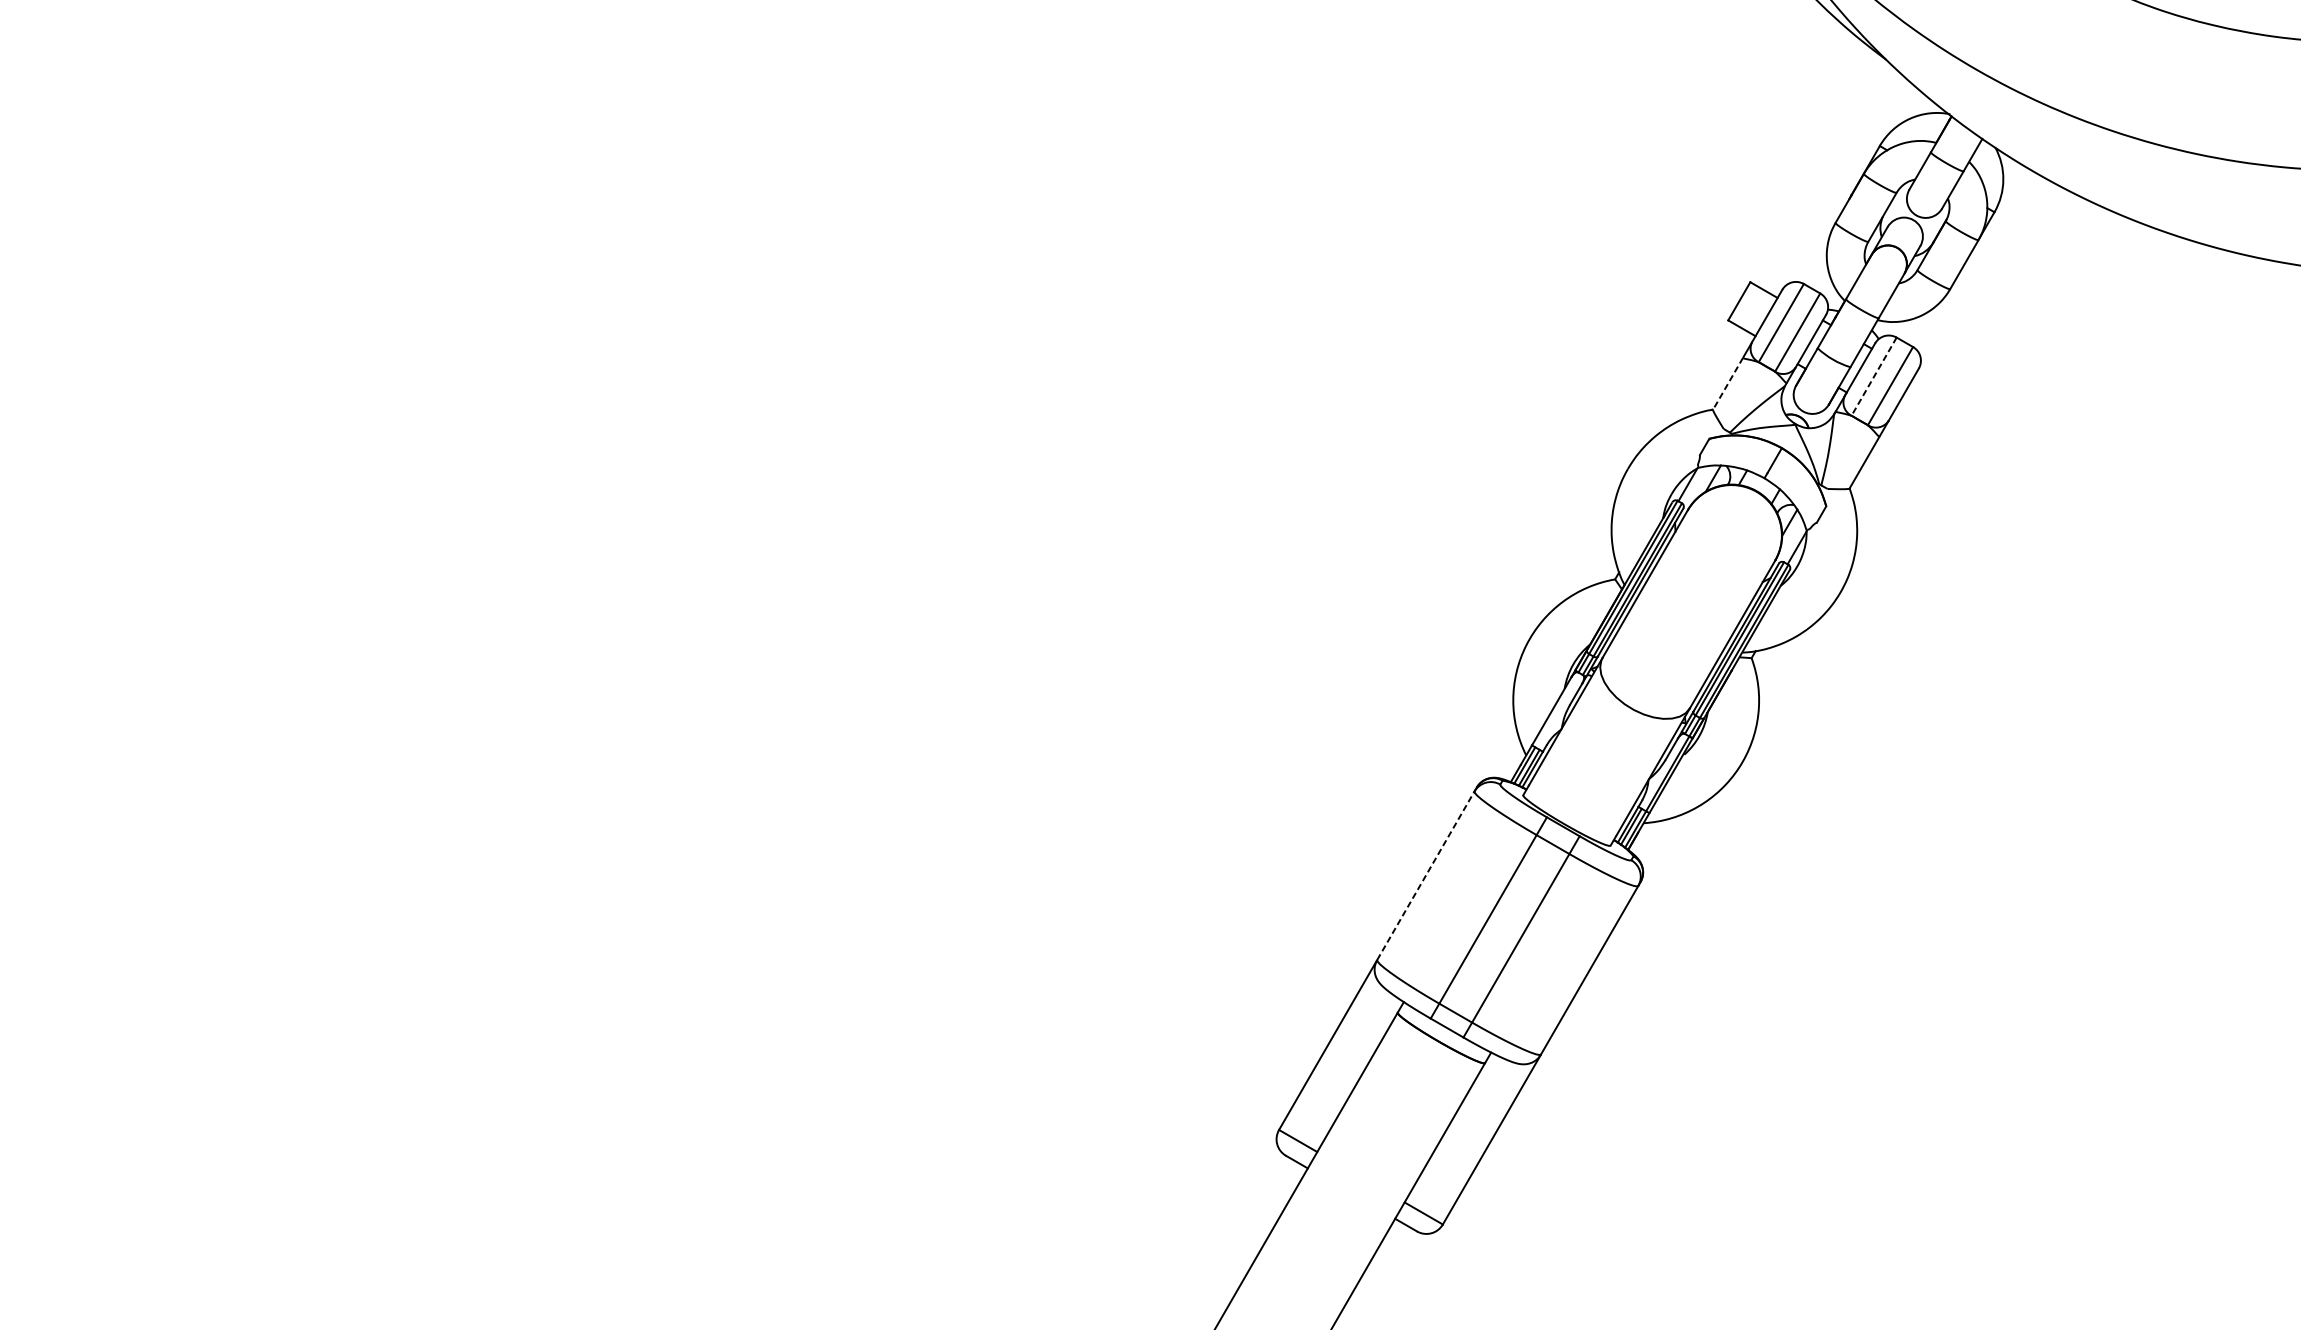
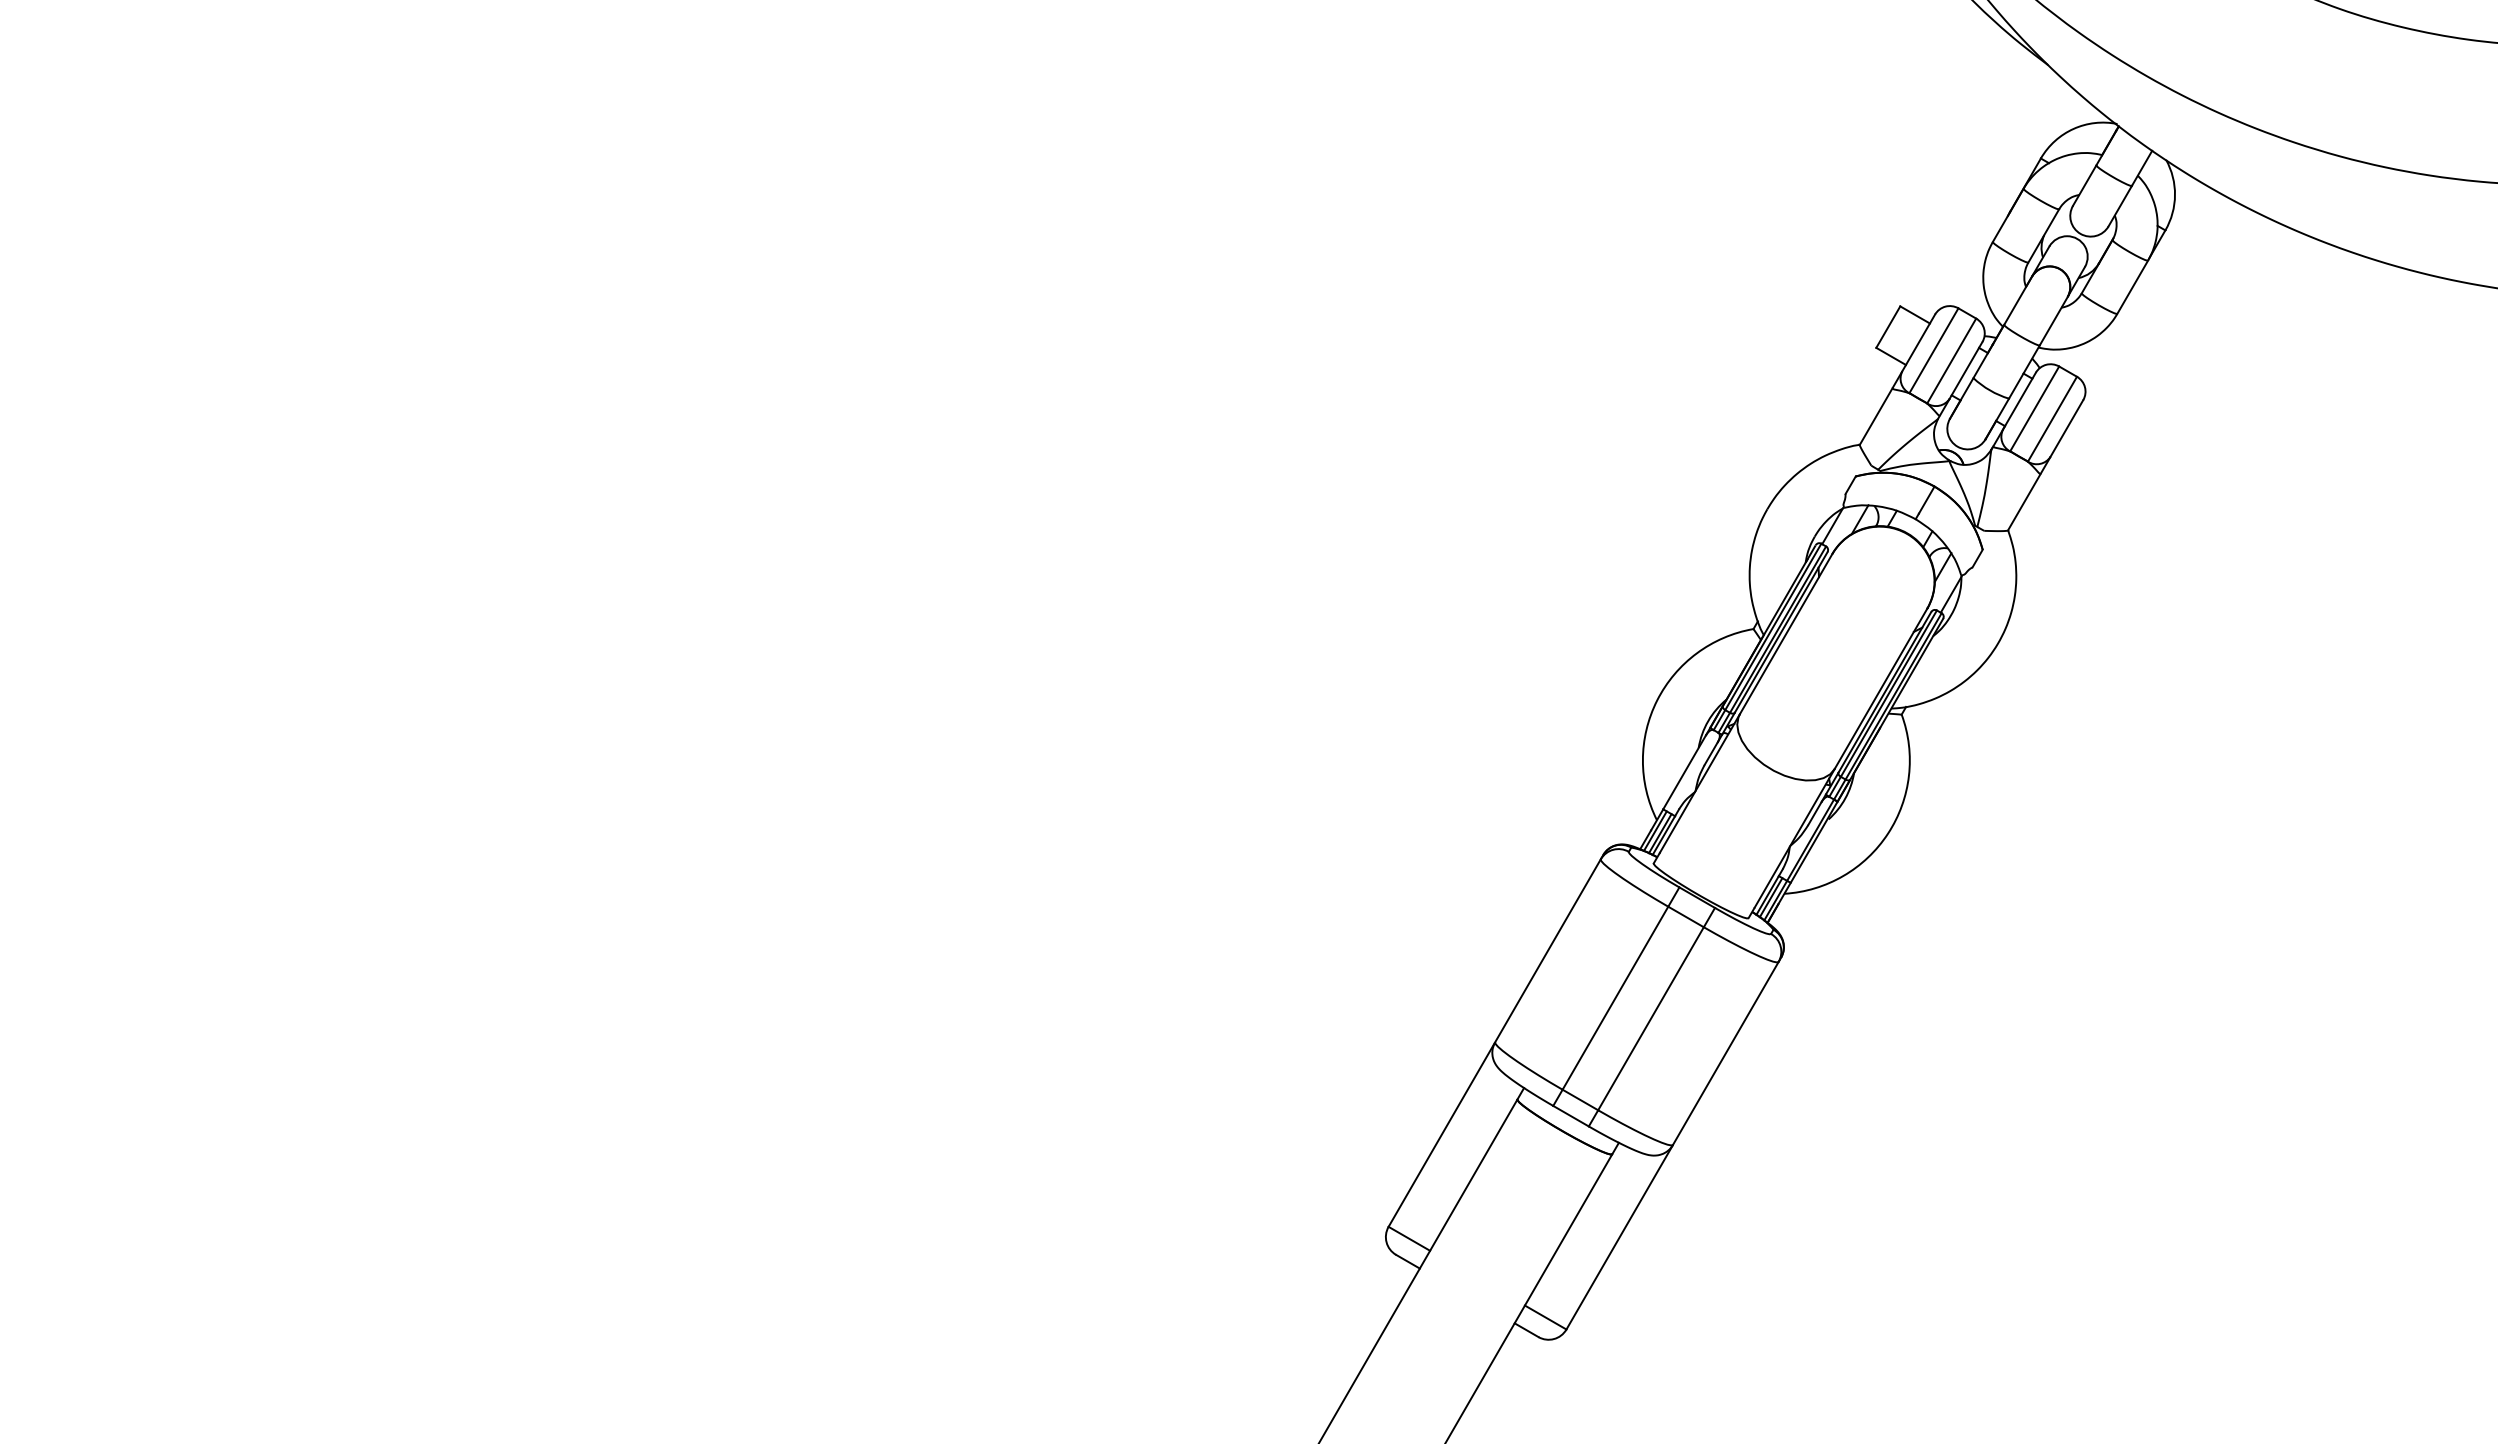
line: (1873, 377) -> (2034, 409), dashed -> solid
line: (1727, 384) -> (1875, 417), dashed -> solid
line: (1426, 875) -> (1548, 950), dashed -> solid

